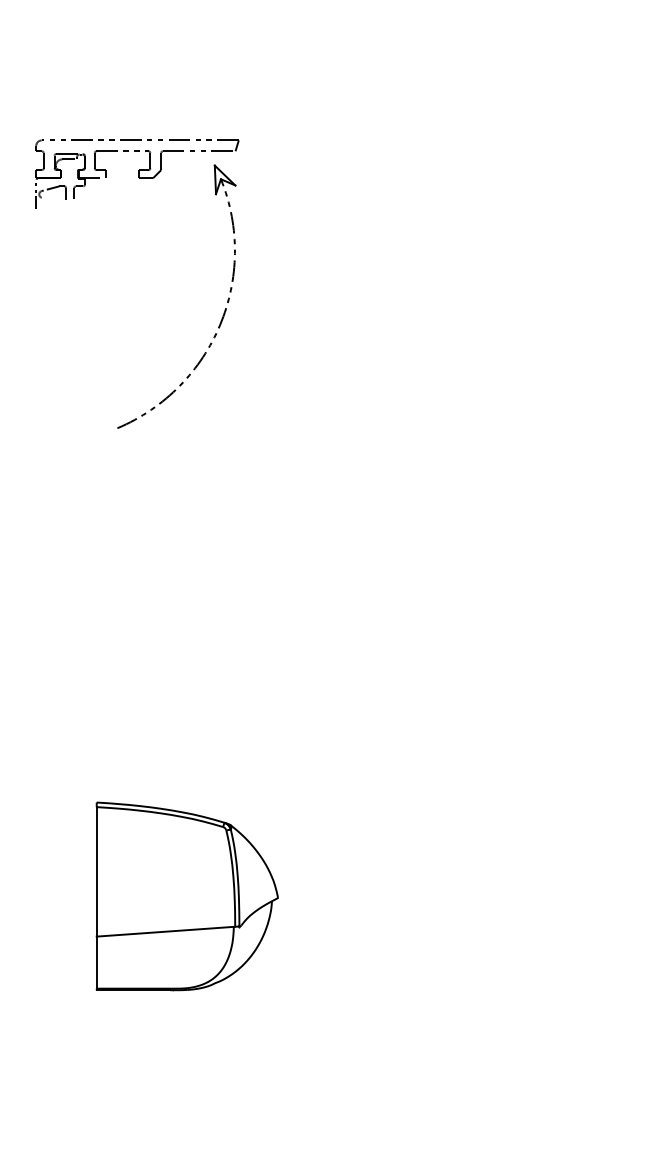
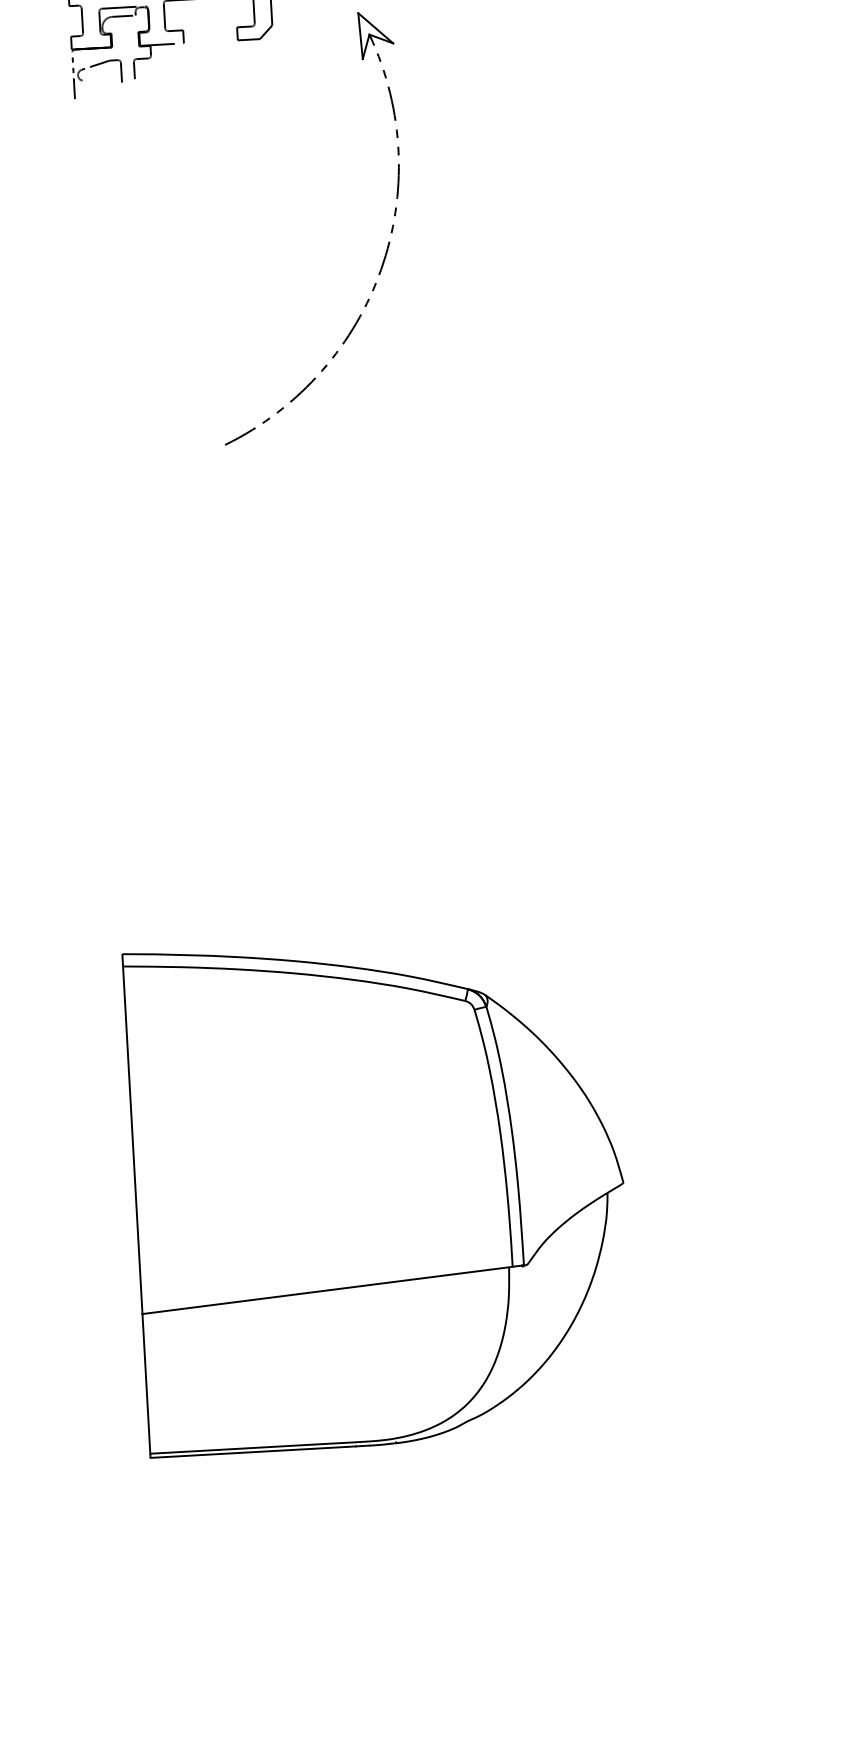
part: (187, 896) -> (380, 1192), size x1.67

